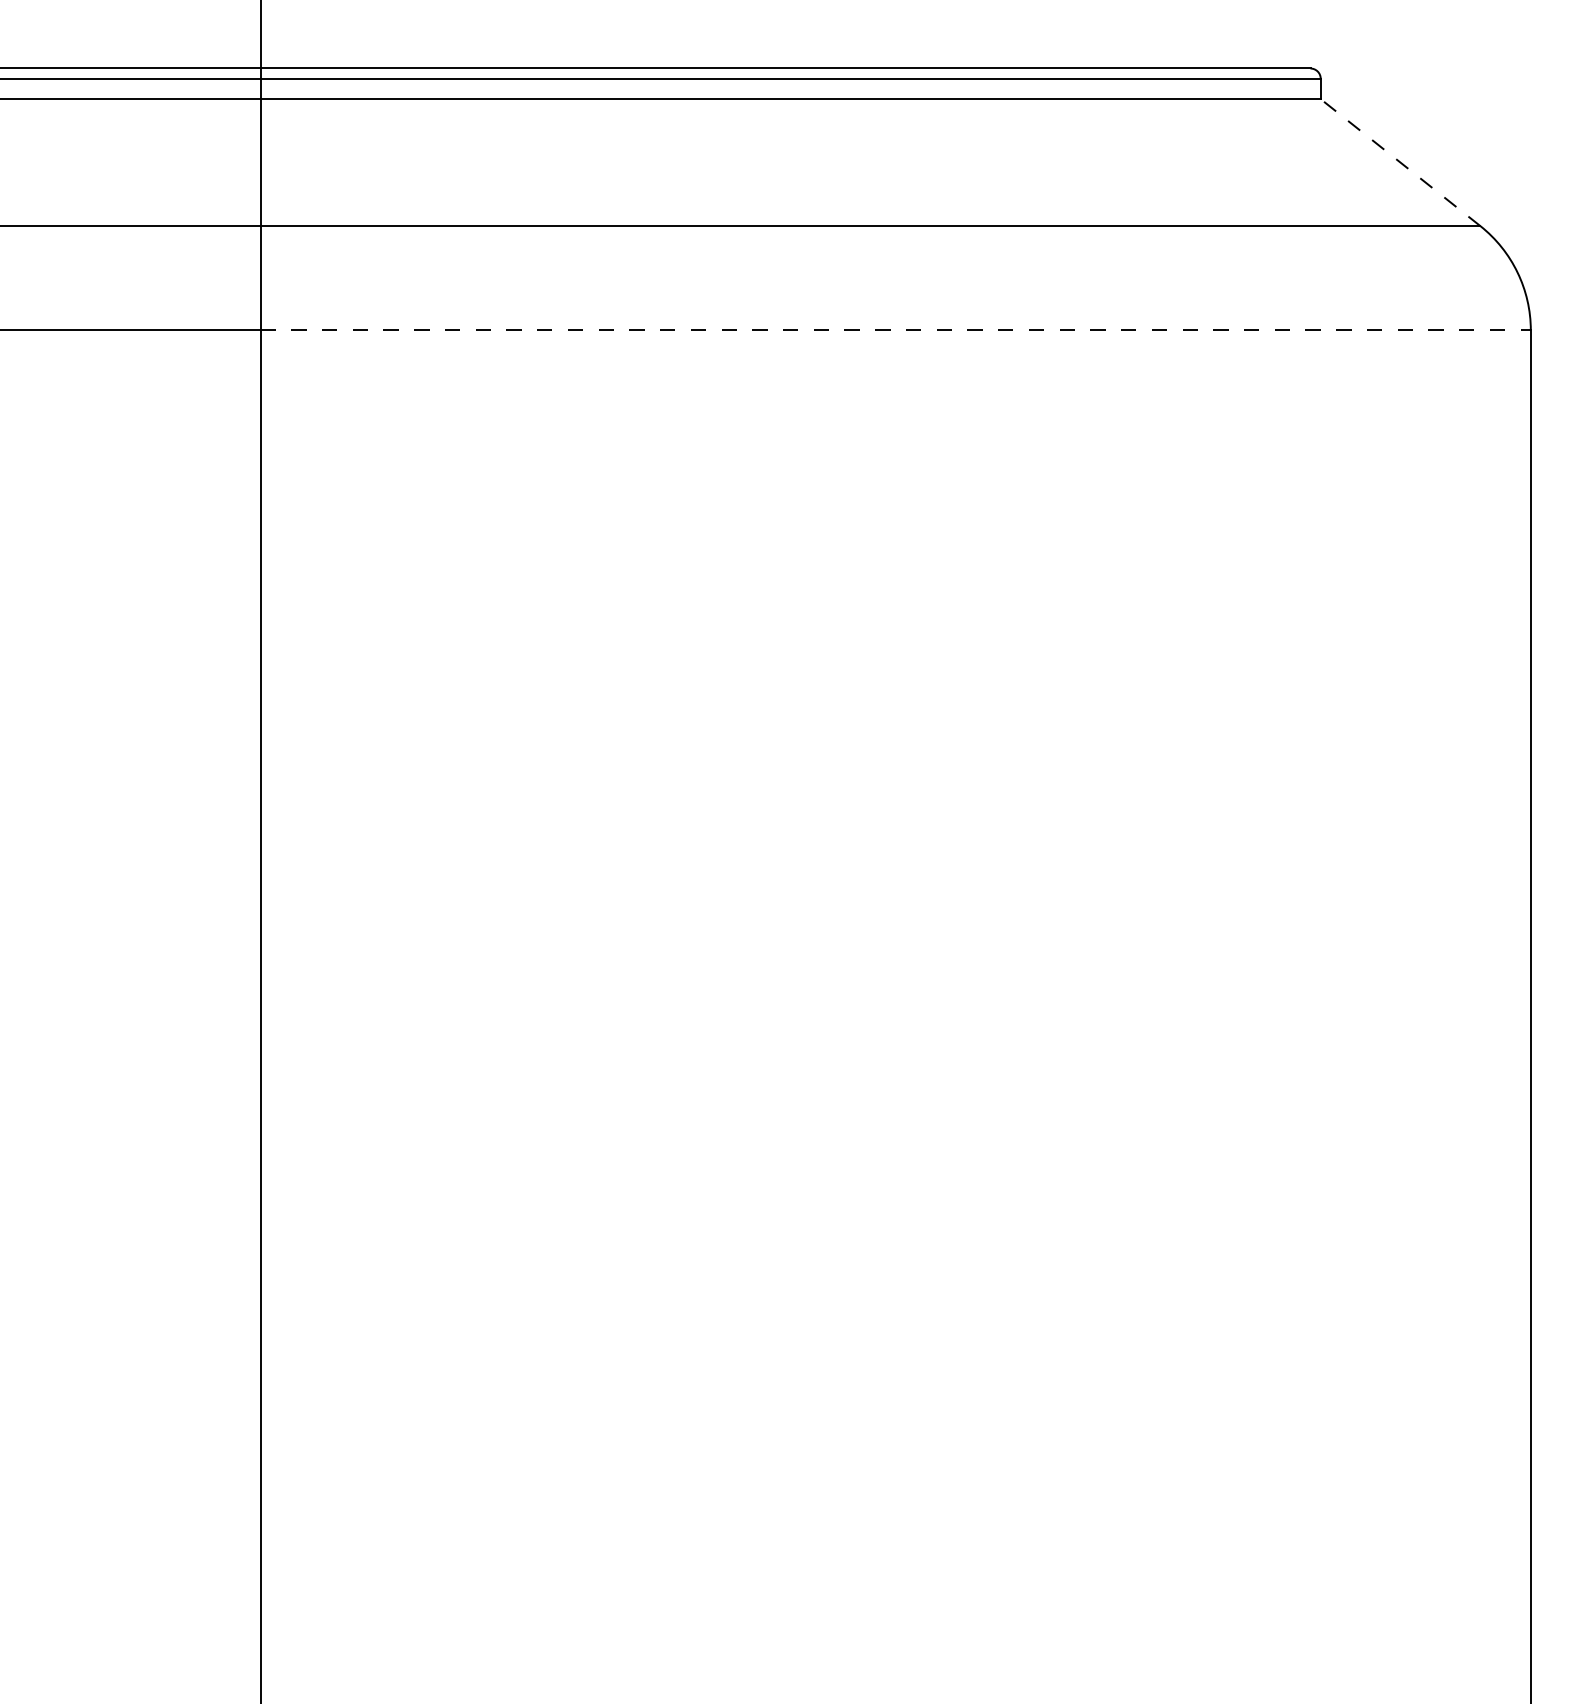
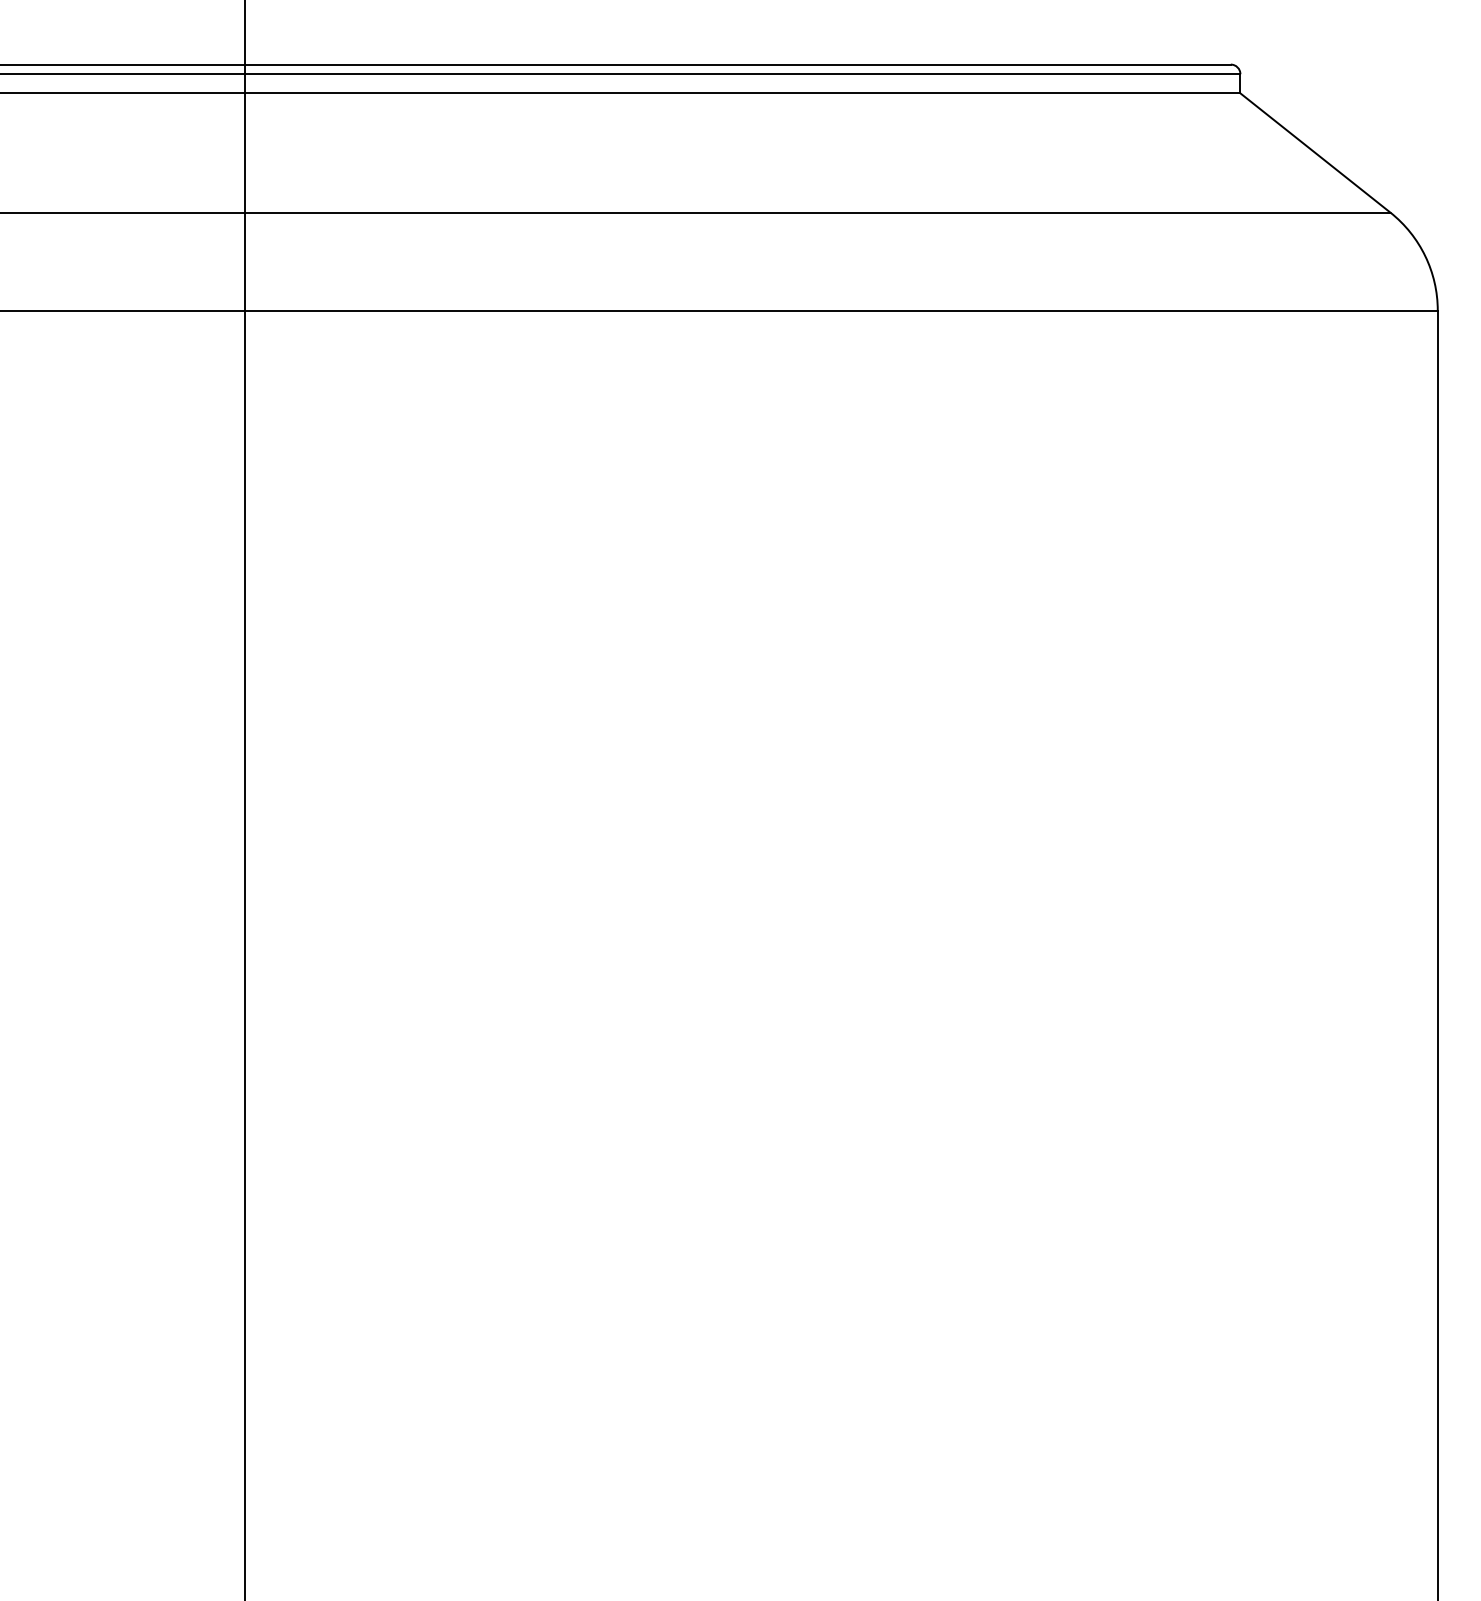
line: (1400, 162) -> (1315, 152), dashed -> solid
line: (896, 330) -> (841, 310), dashed -> solid

